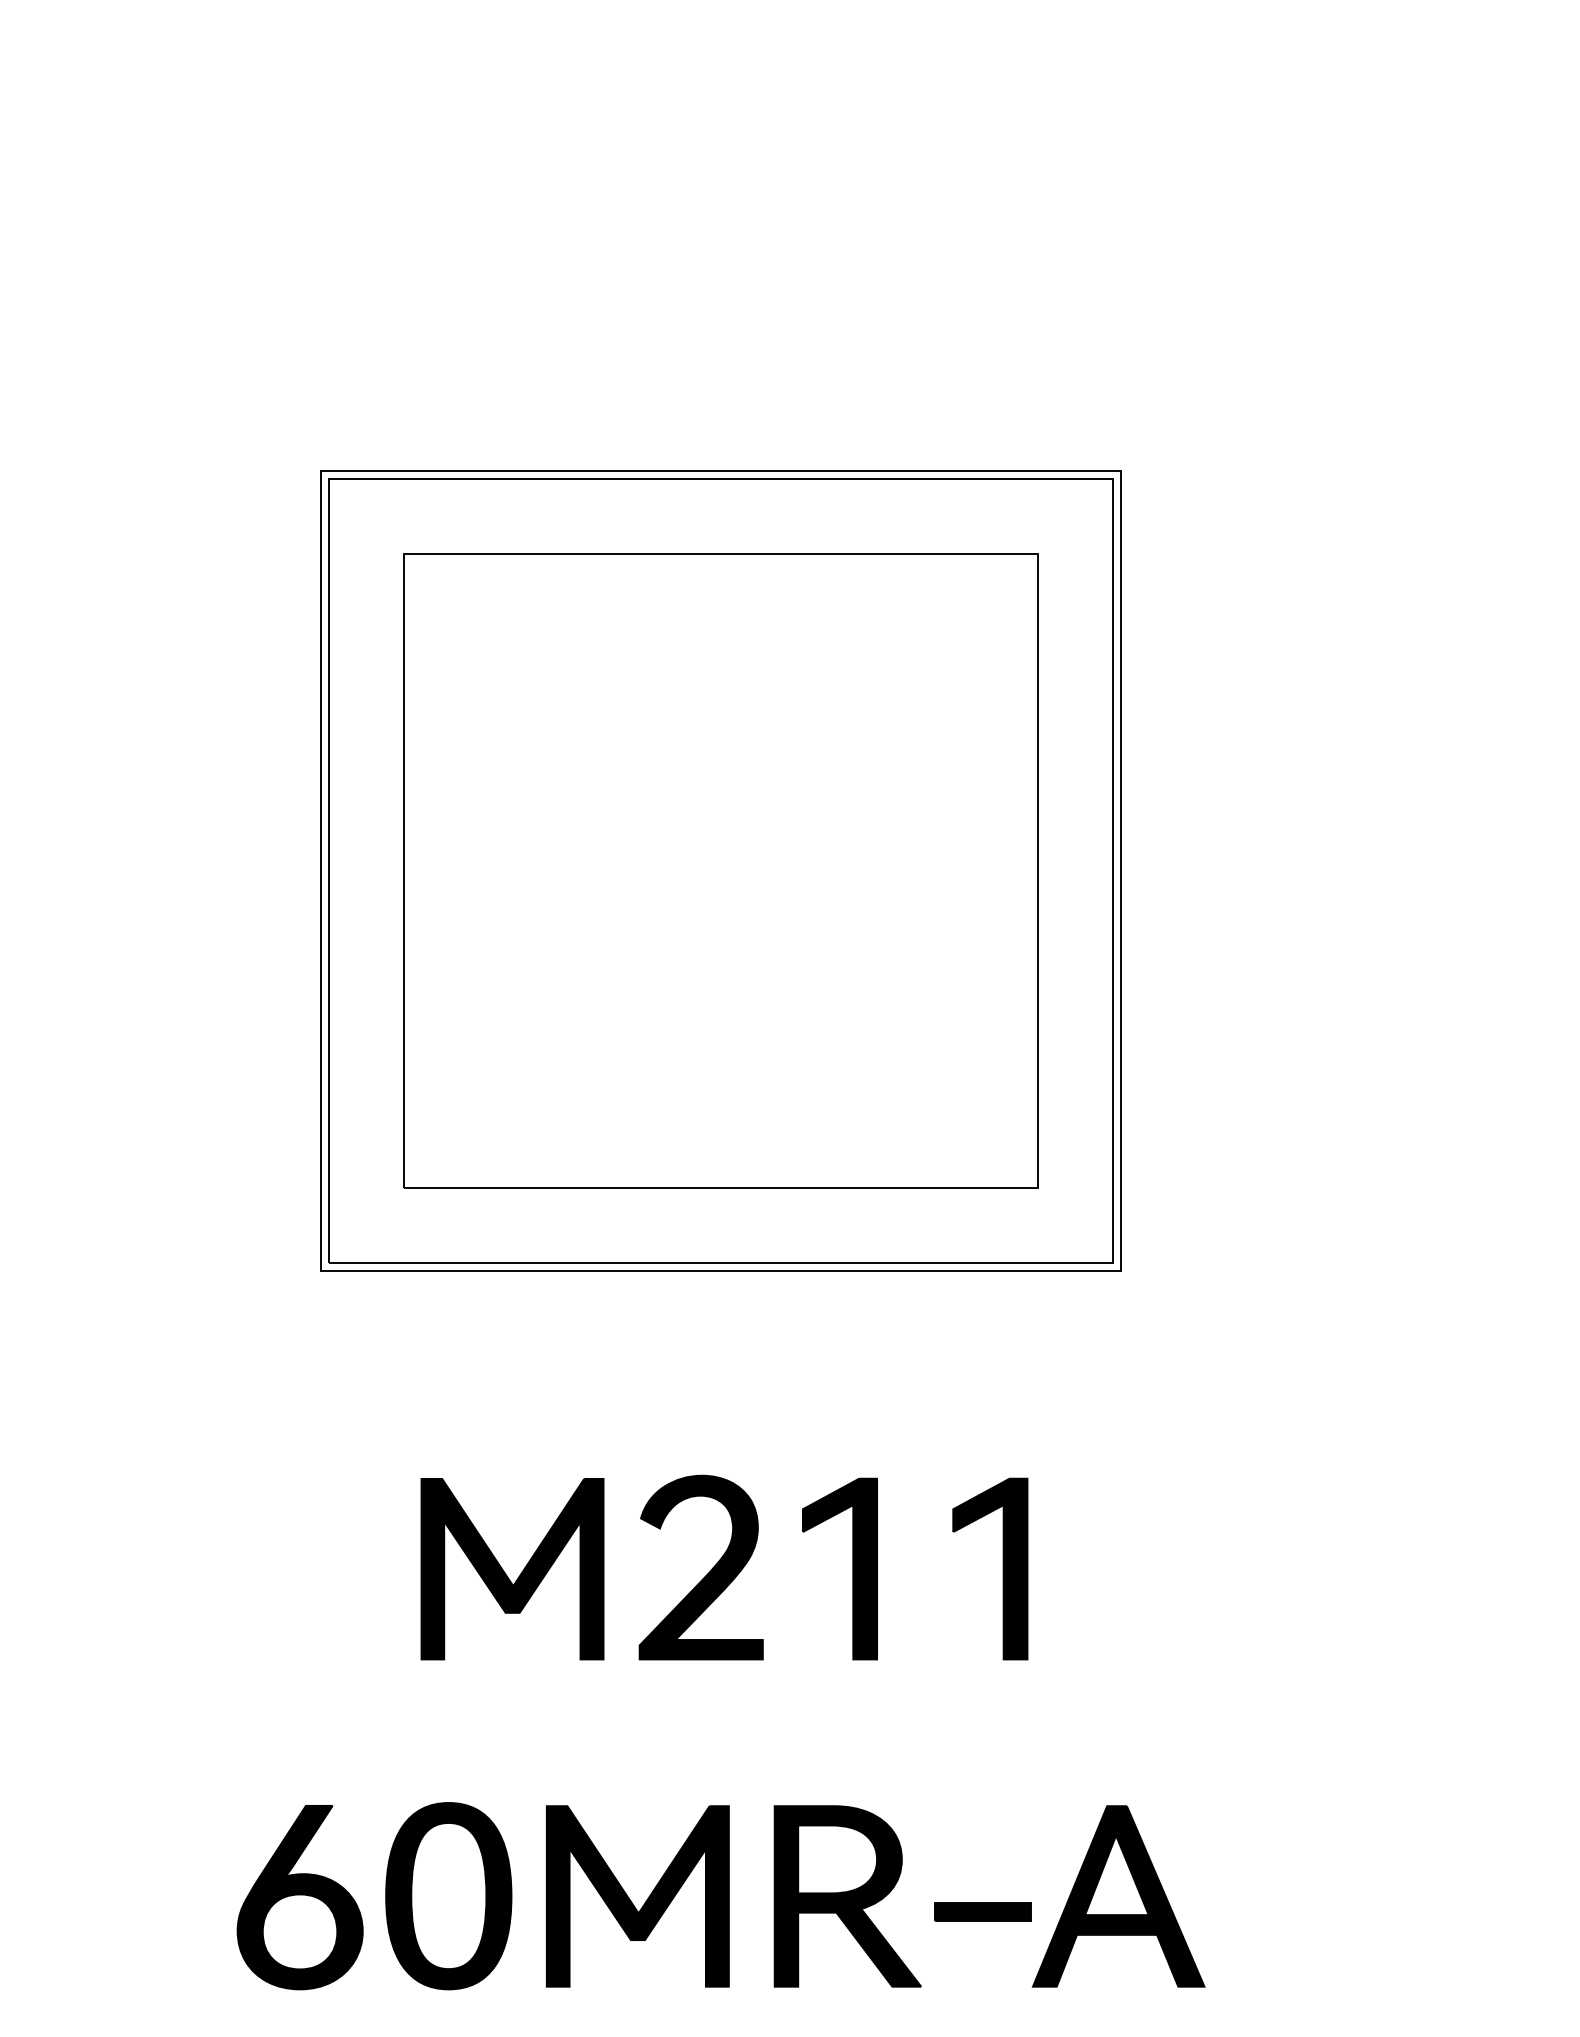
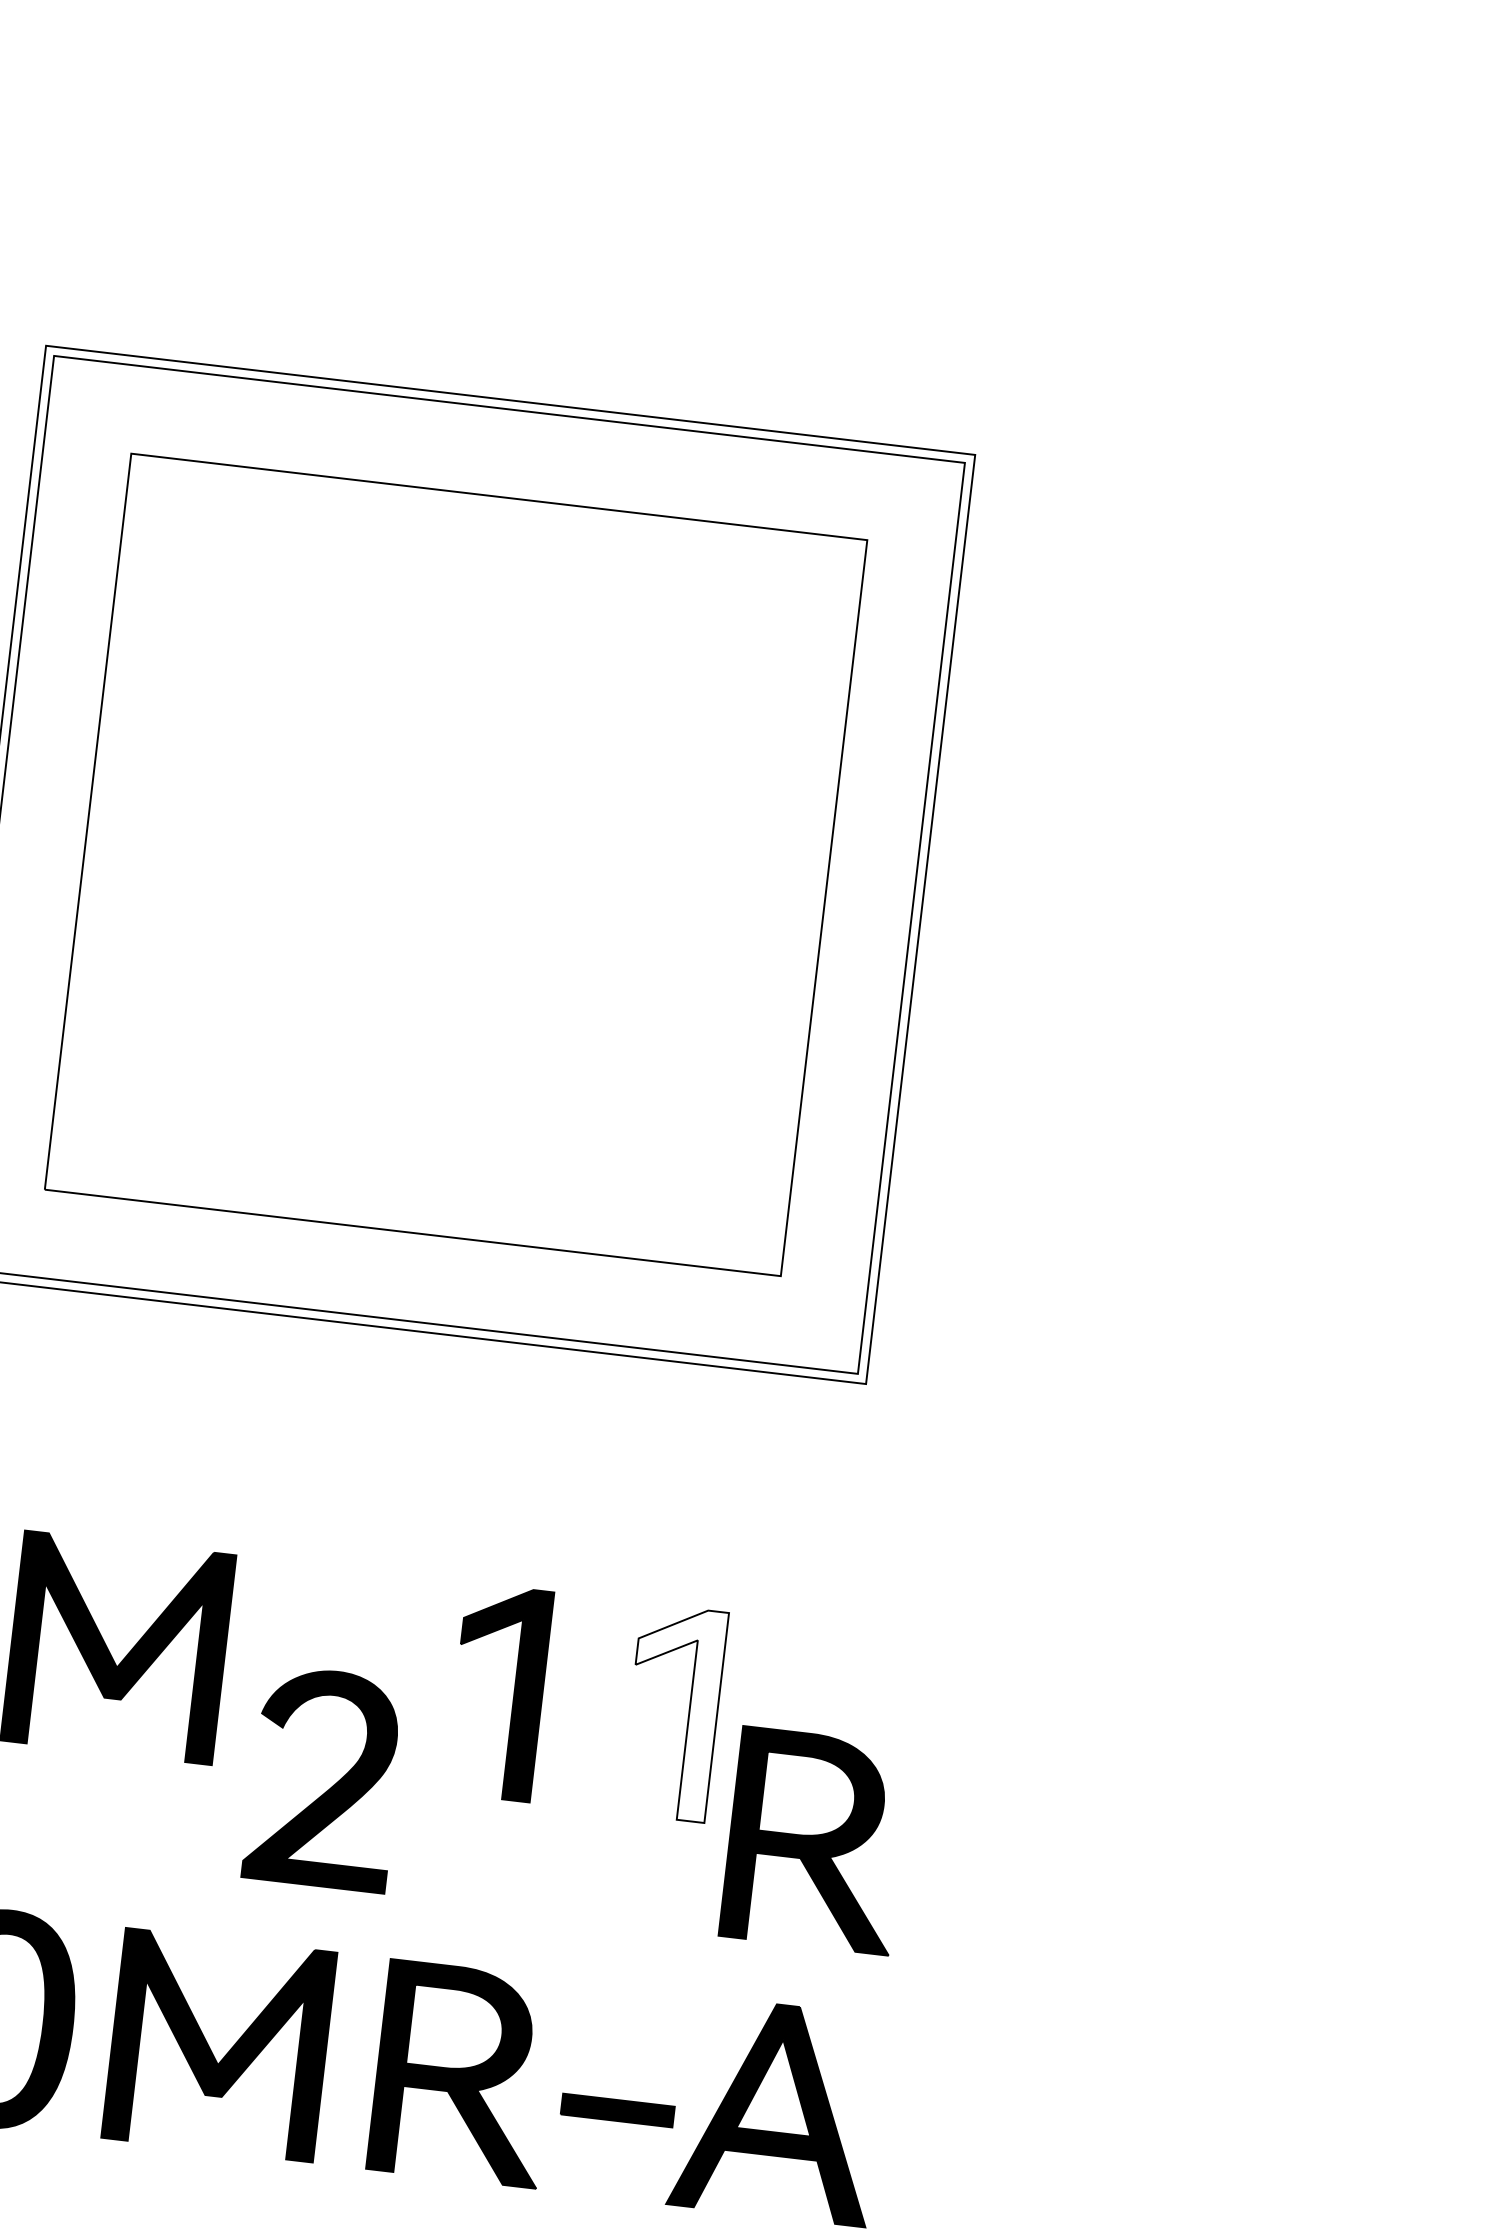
fill: (990, 1568) -> (673, 1712), removed
part: (707, 1573) -> (331, 1786), moved
part: (1123, 1663) -> (815, 1840), added

